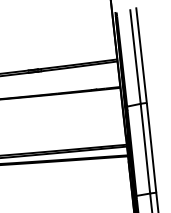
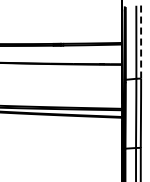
line: (142, 56) -> (141, 42), solid -> dashed

